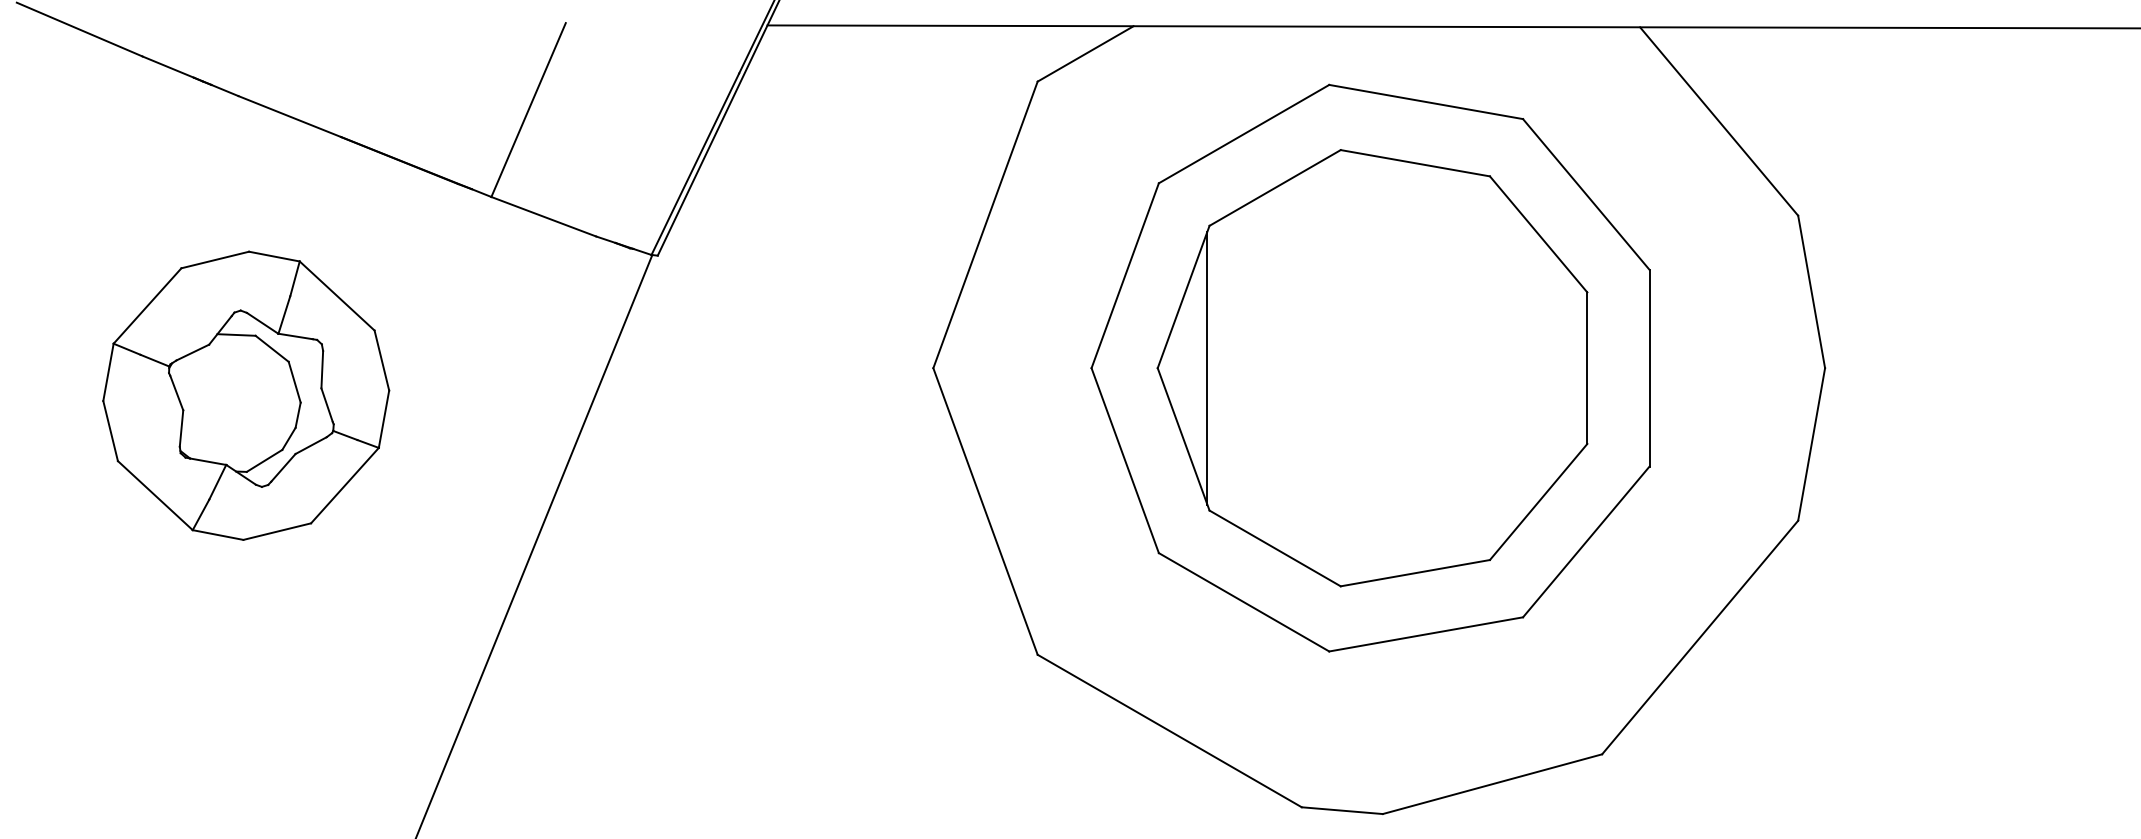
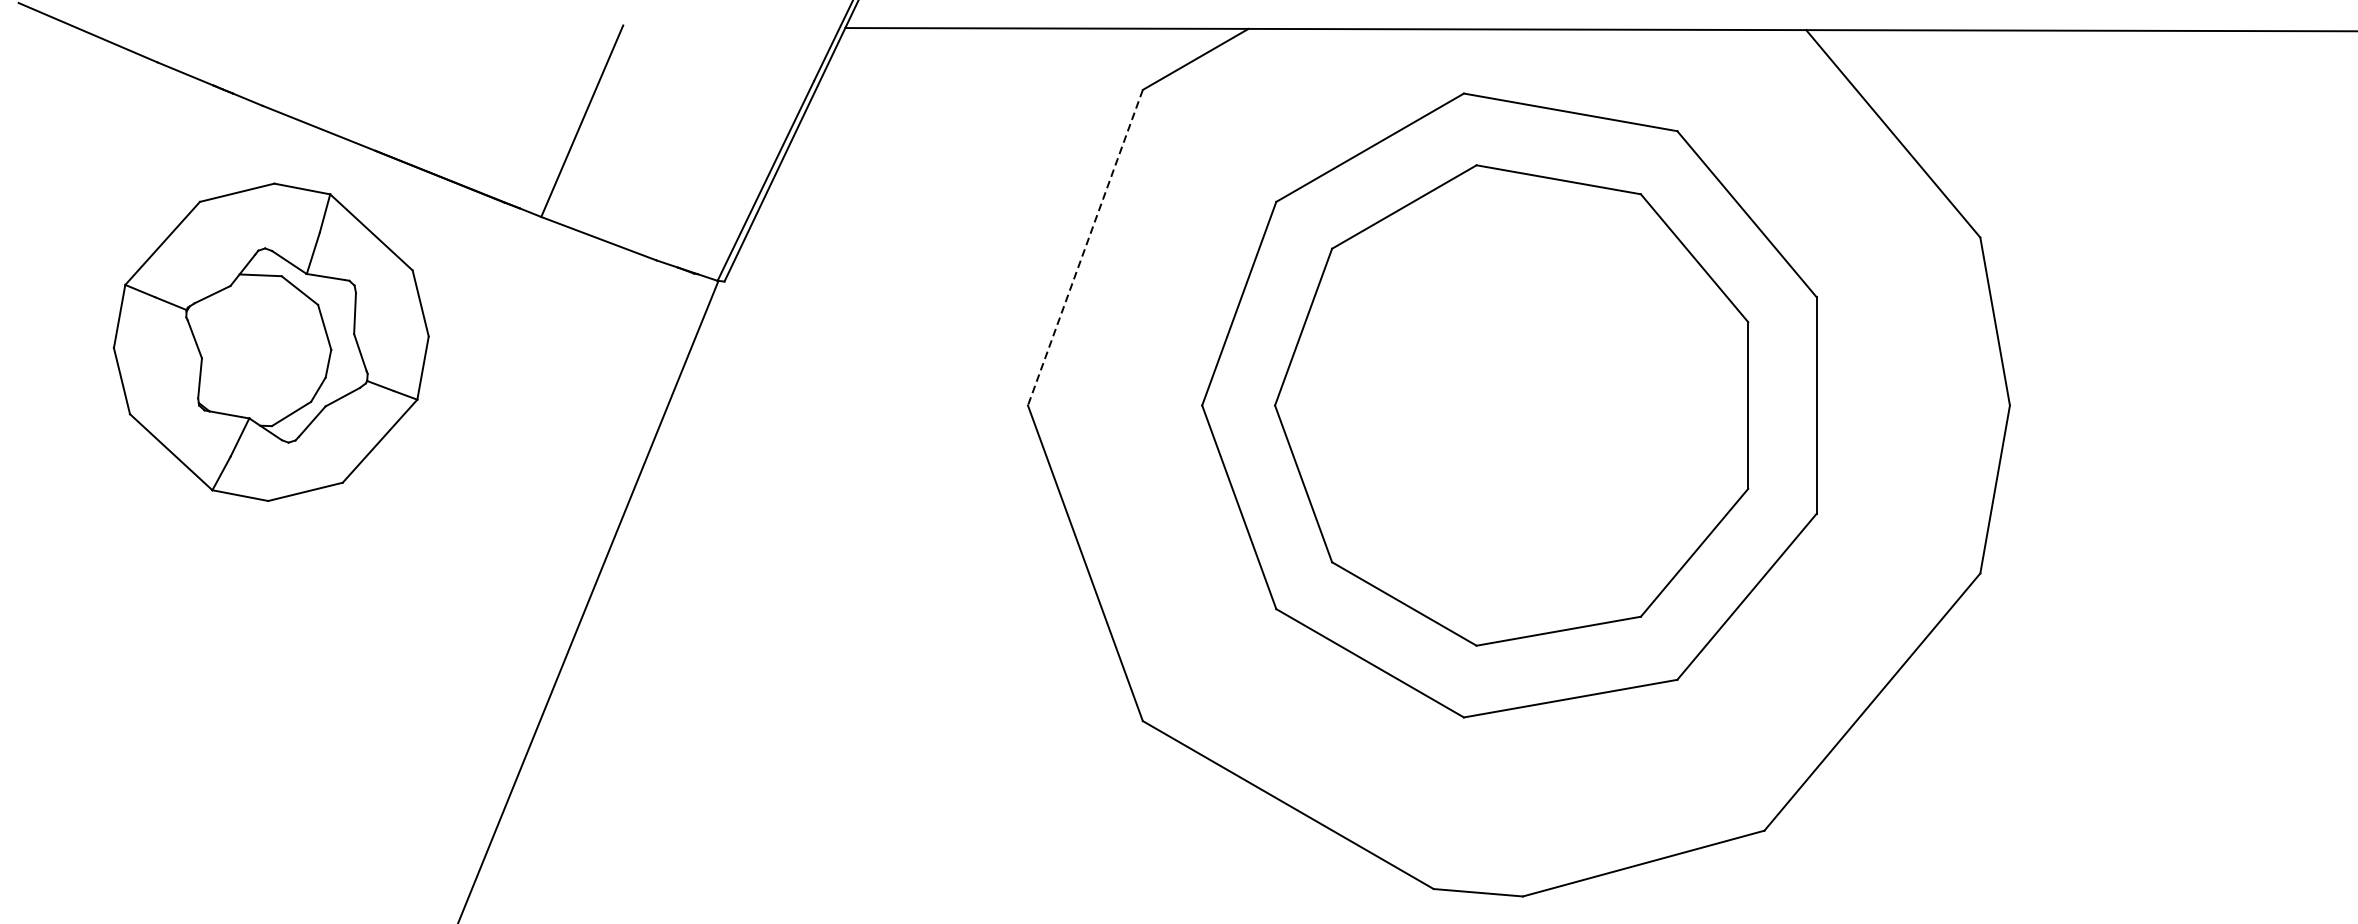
line: (985, 225) -> (1085, 248), solid -> dashed
line: (1207, 367) -> (1329, 404), removed
part: (246, 395) -> (271, 341), moved

